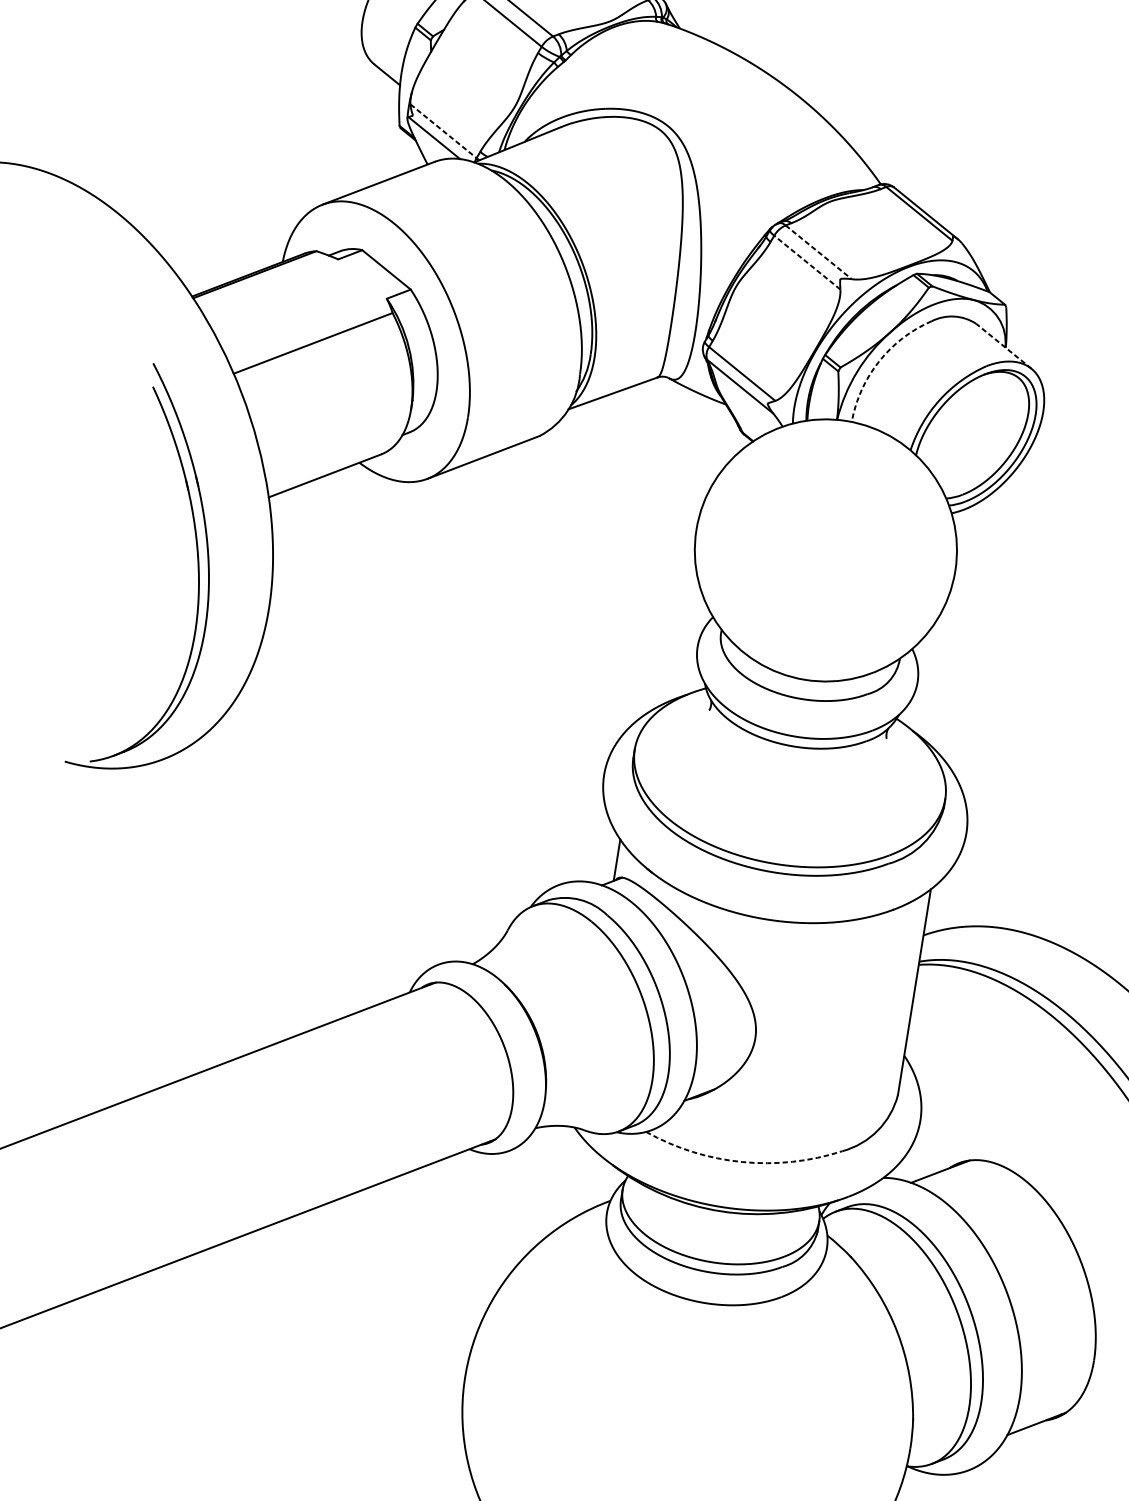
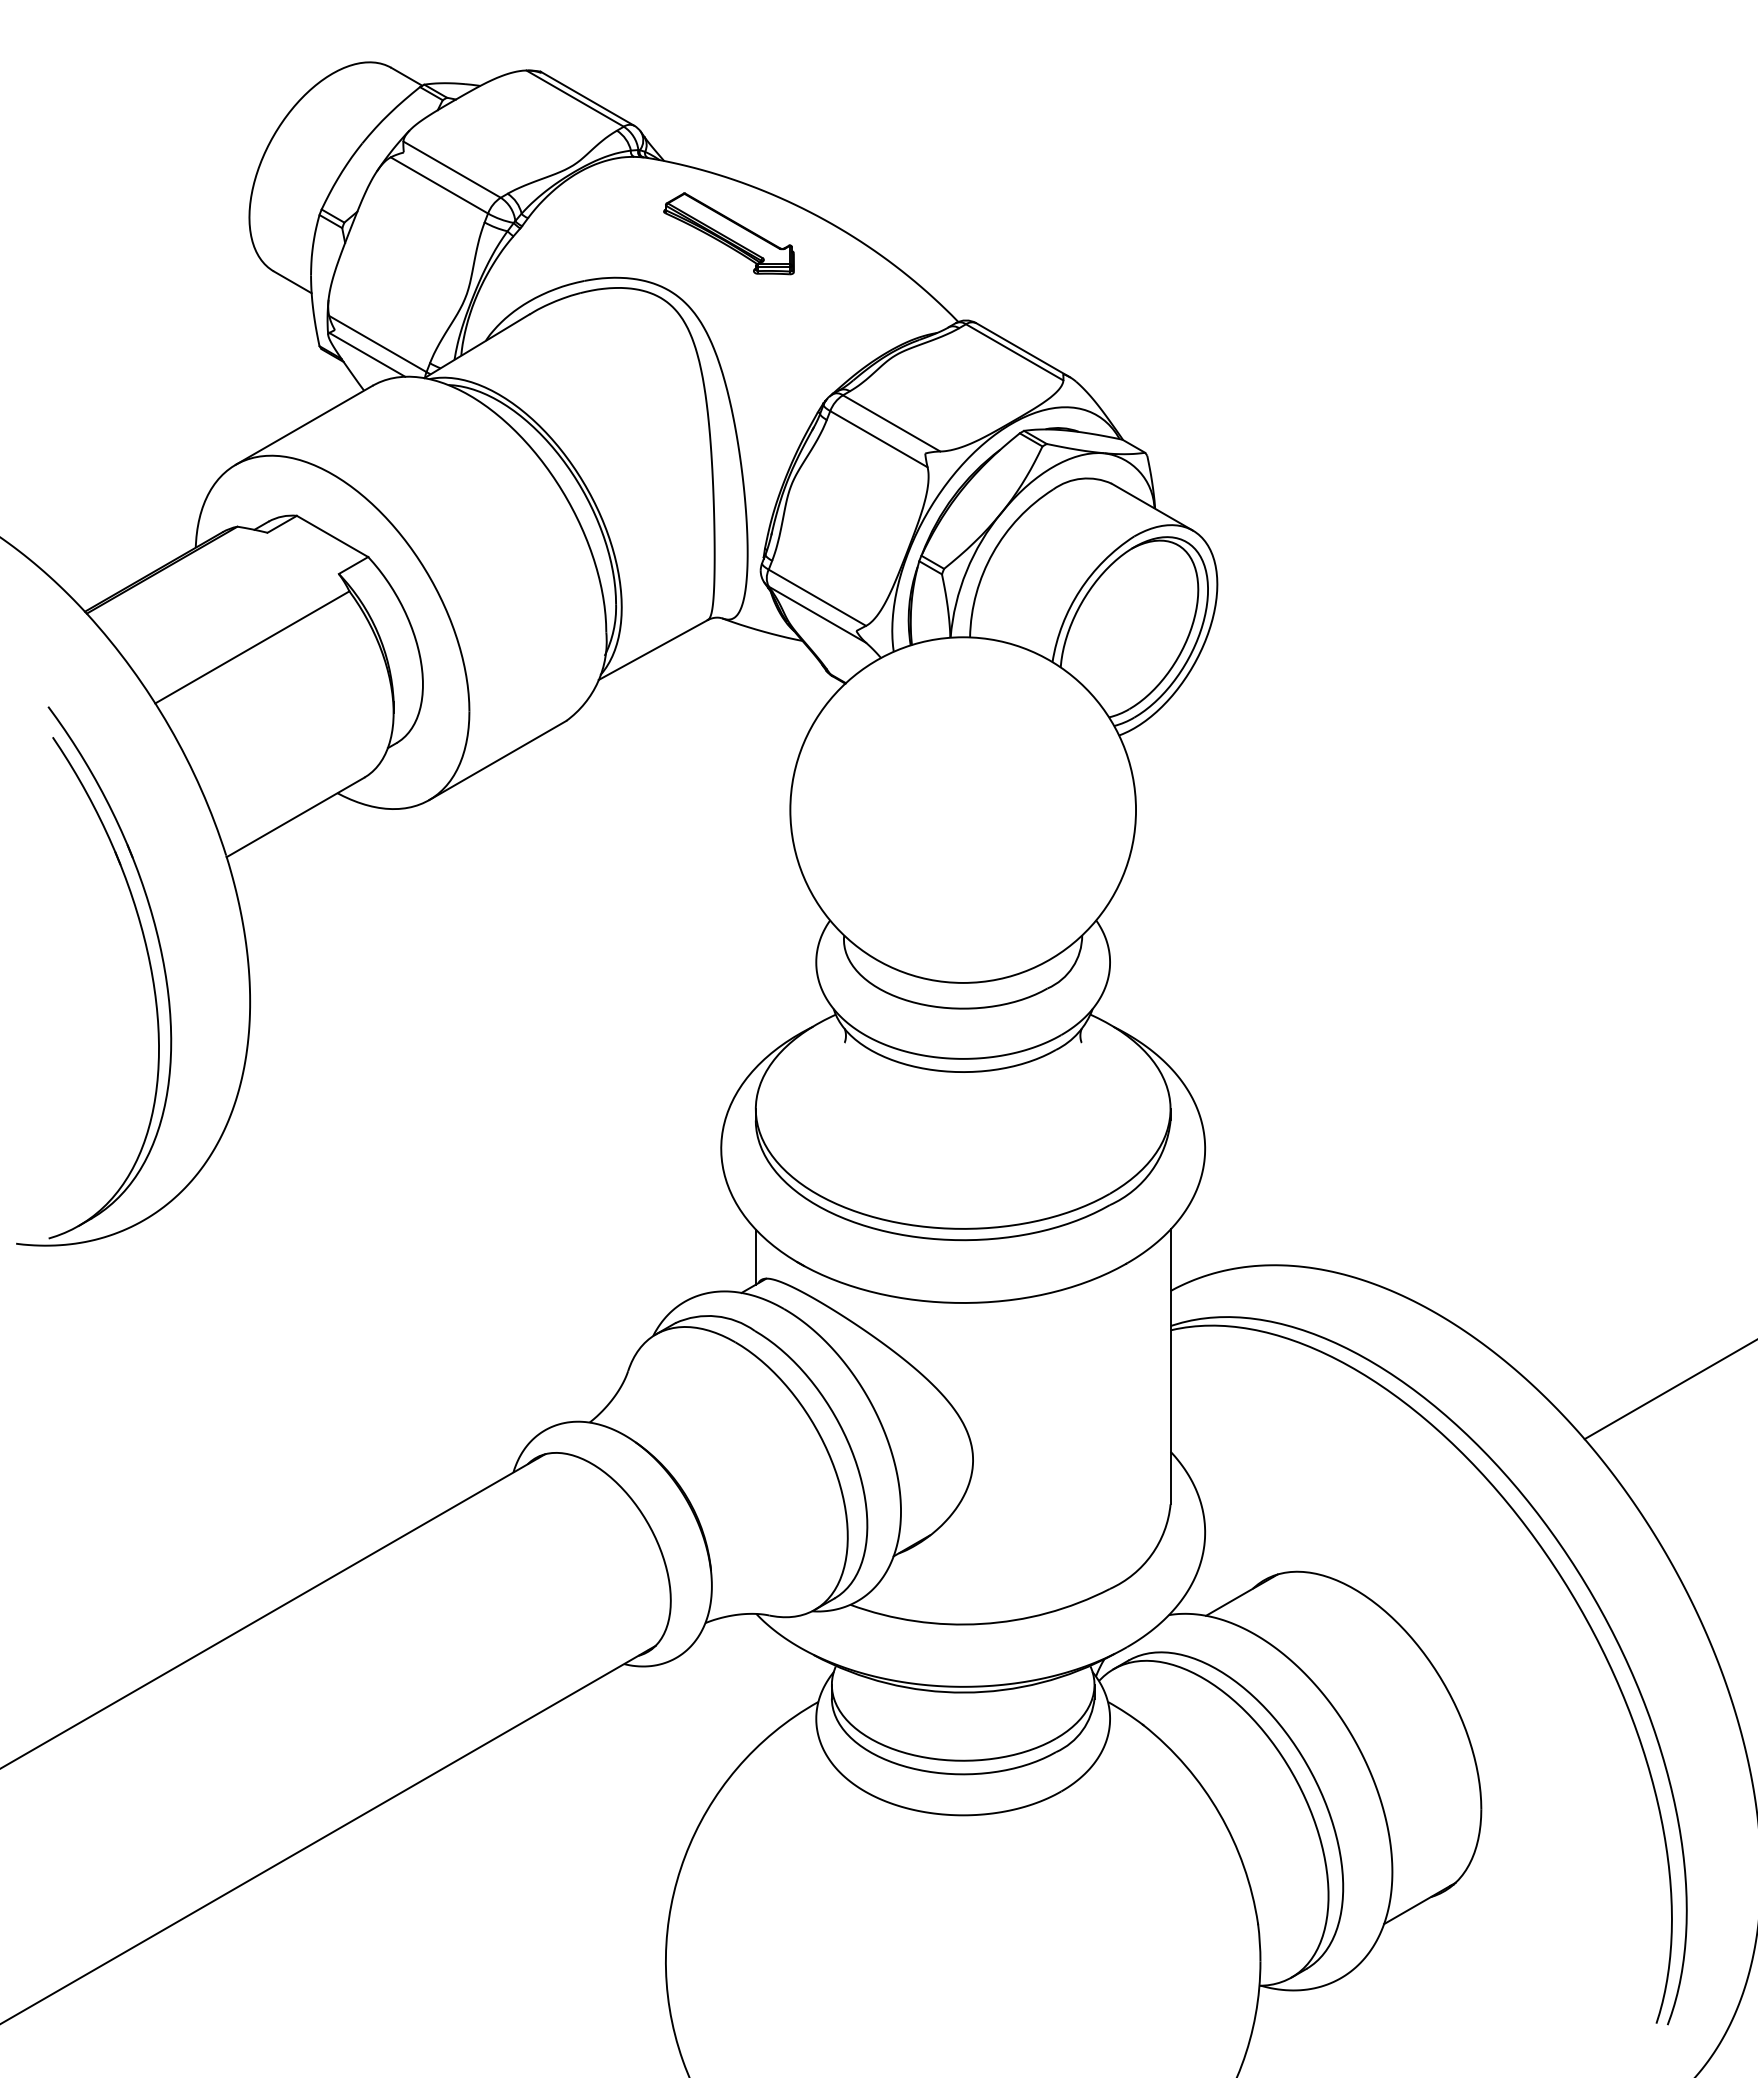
part: (719, 90) -> (728, 233), added
line: (443, 131) -> (378, 344), dashed -> solid
line: (819, 252) -> (892, 423), dashed -> solid
line: (807, 262) -> (878, 438), dashed -> solid
line: (1003, 346) -> (1152, 507), dashed -> solid
arc: (879, 361) -> (993, 553), dashed -> solid
arc: (742, 1161) -> (981, 1623), dashed -> solid

